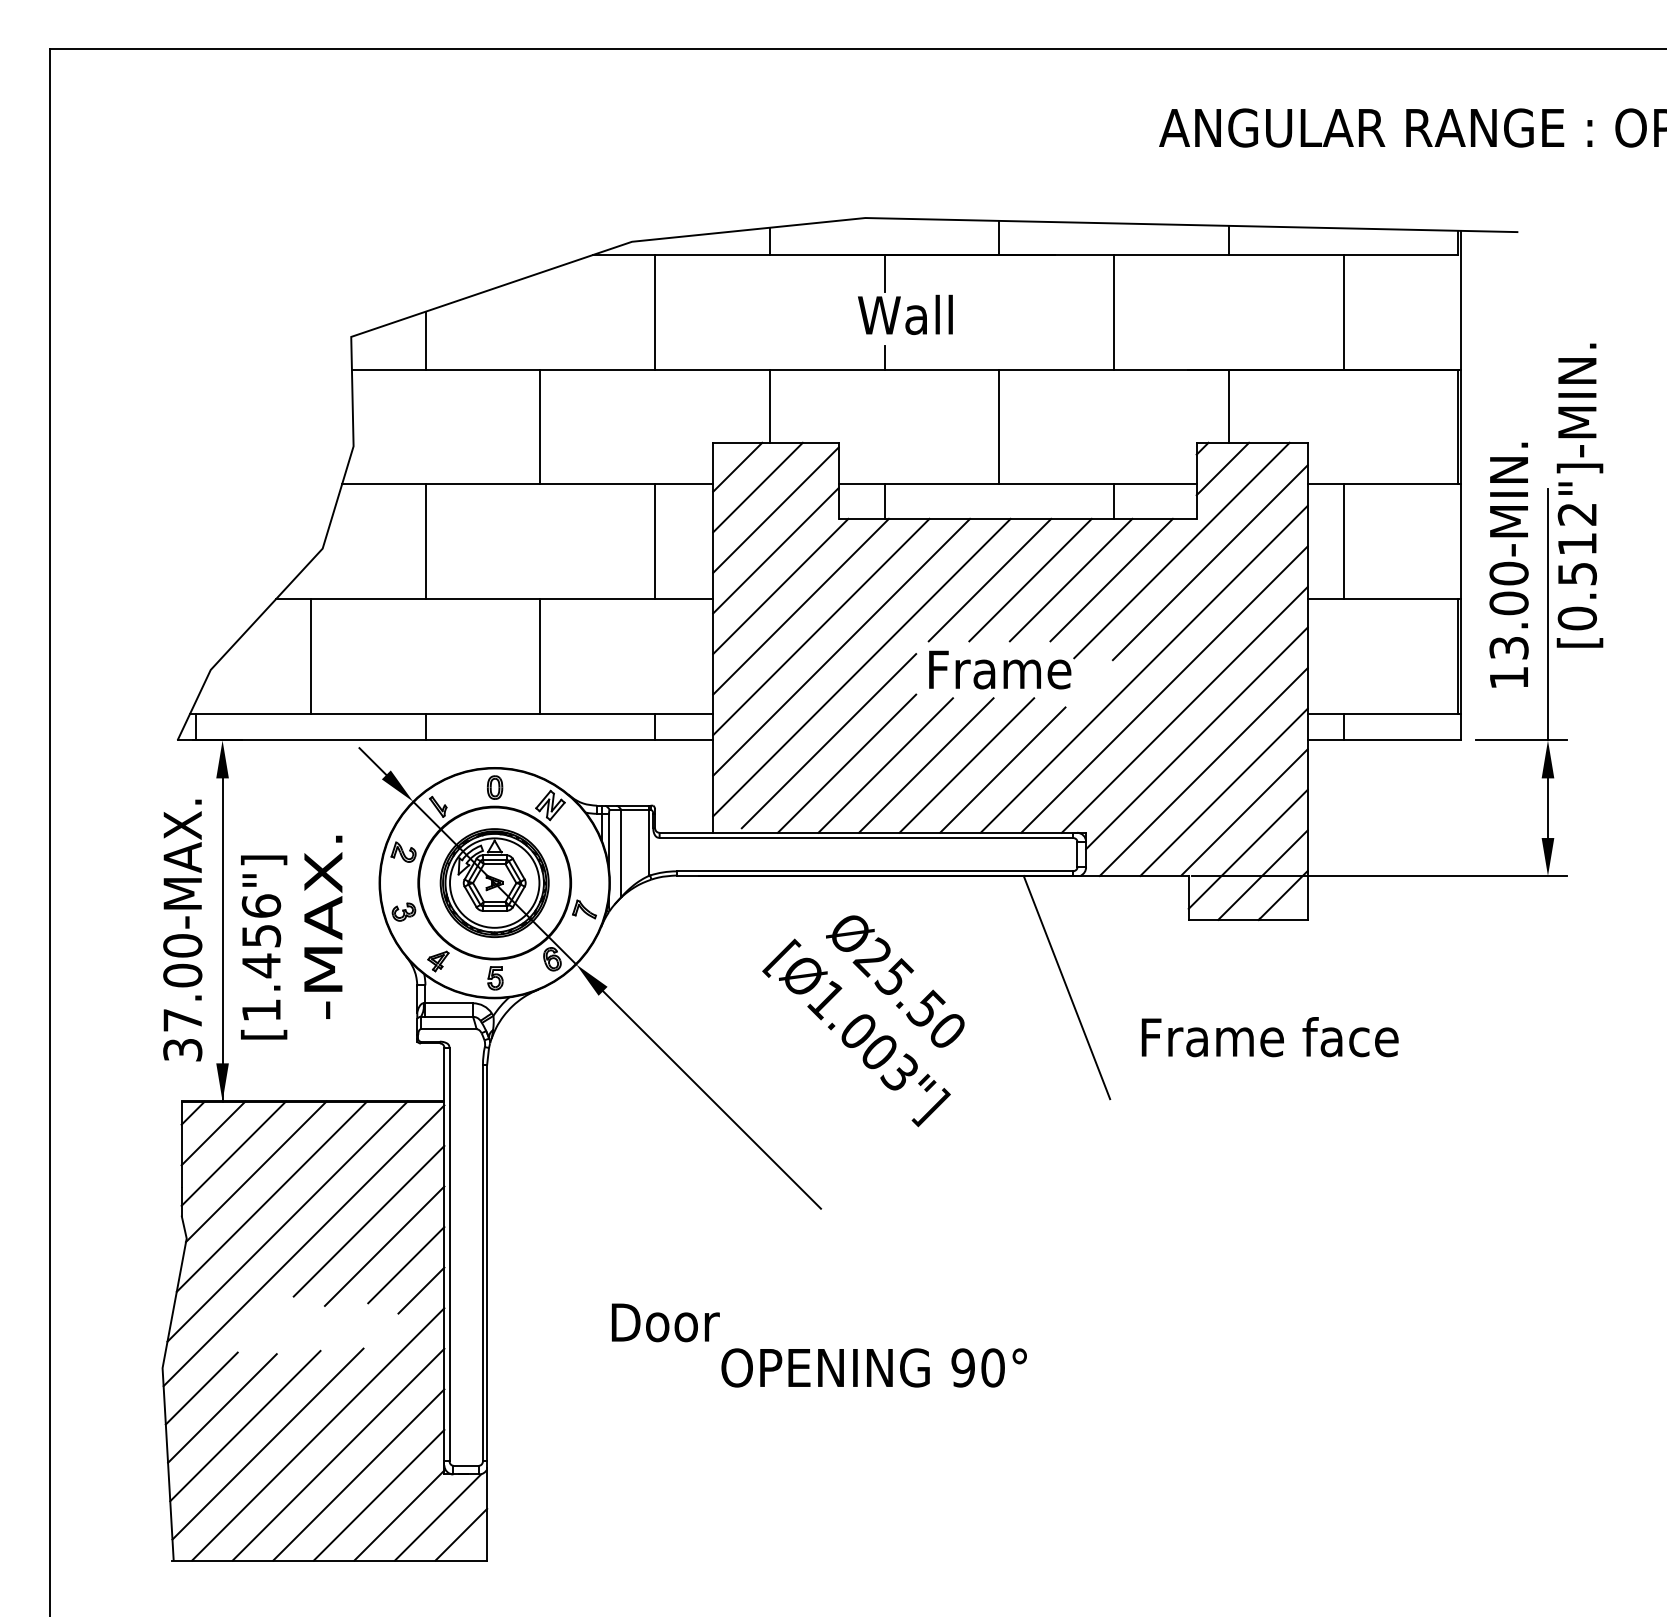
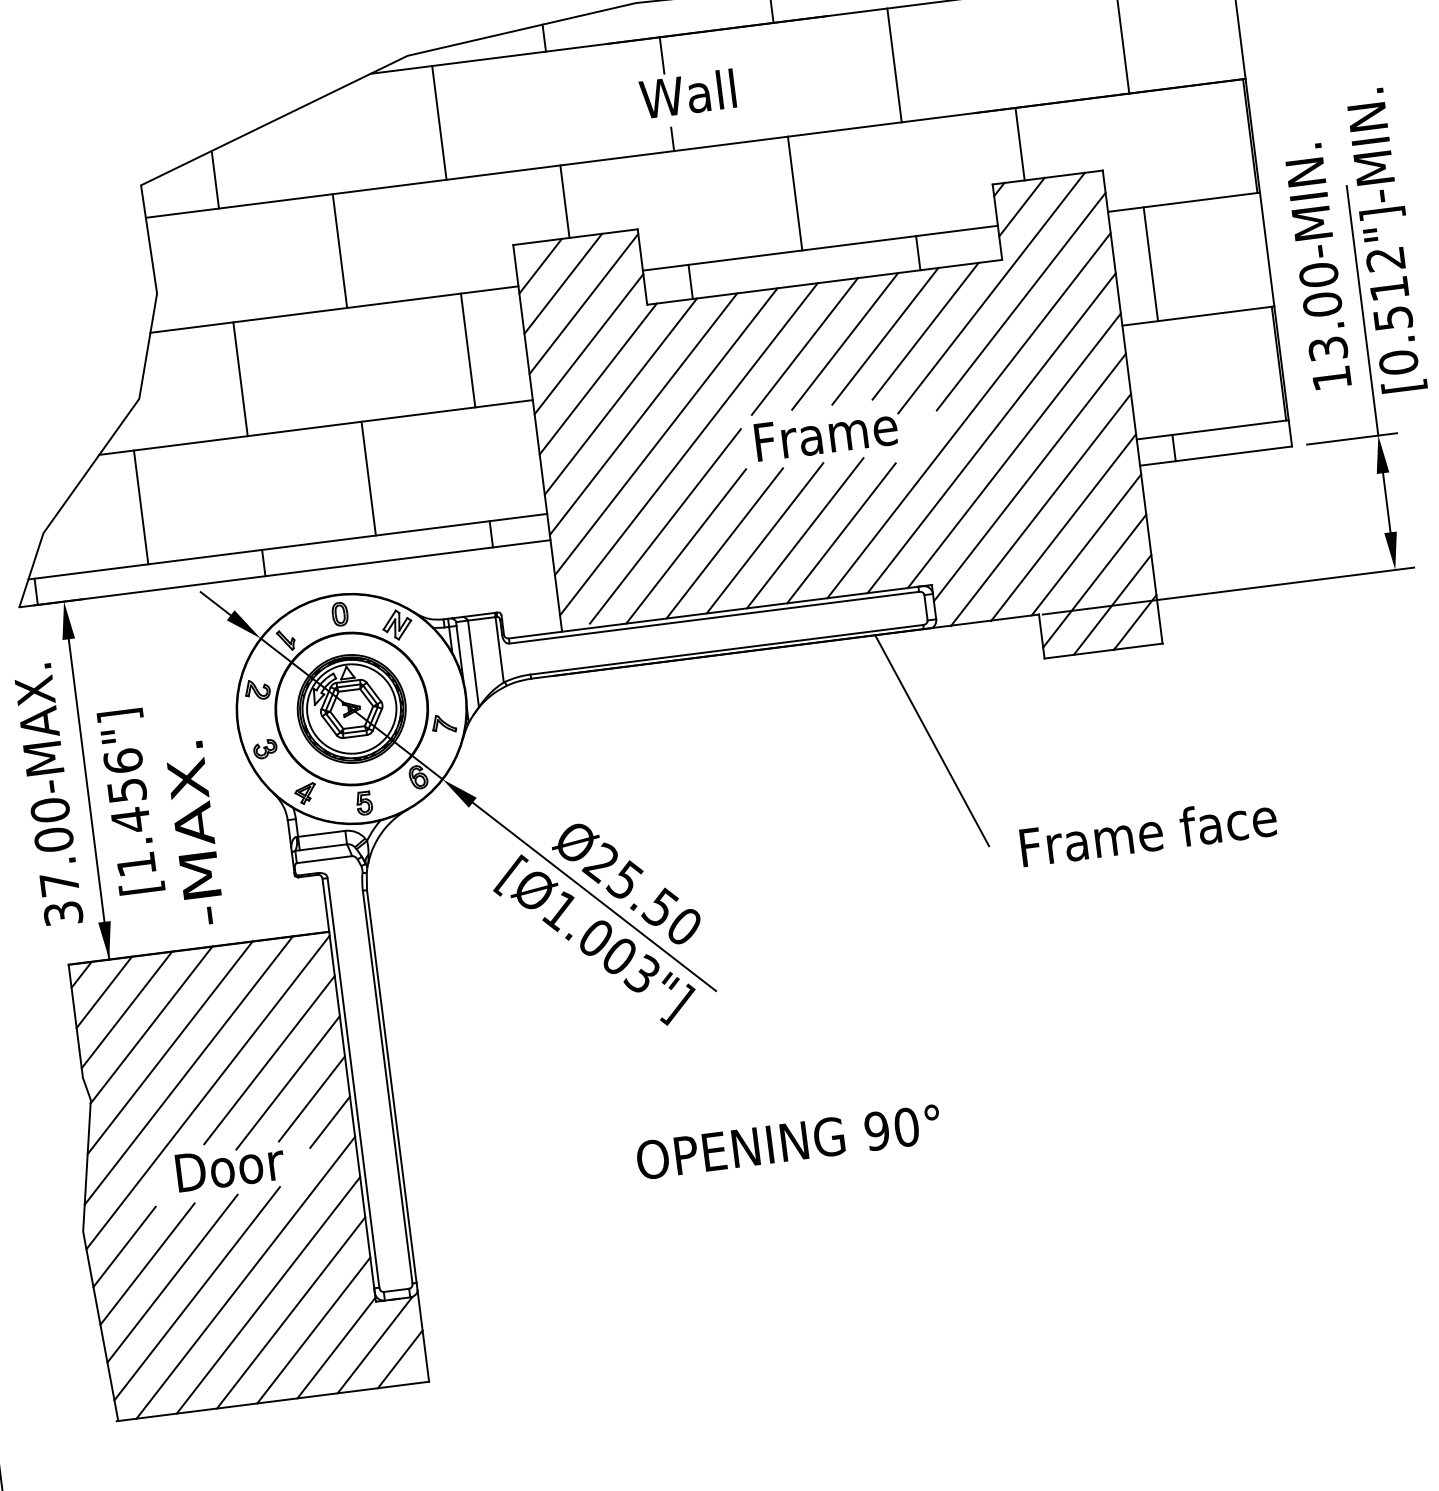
text: (1579, 495) -> (1385, 240), moved
text: (323, 926) -> (194, 832), moved
text: (863, 1021) -> (599, 927), moved
text: (1269, 1037) -> (1147, 832), moved
text: (665, 1322) -> (230, 1167), moved

